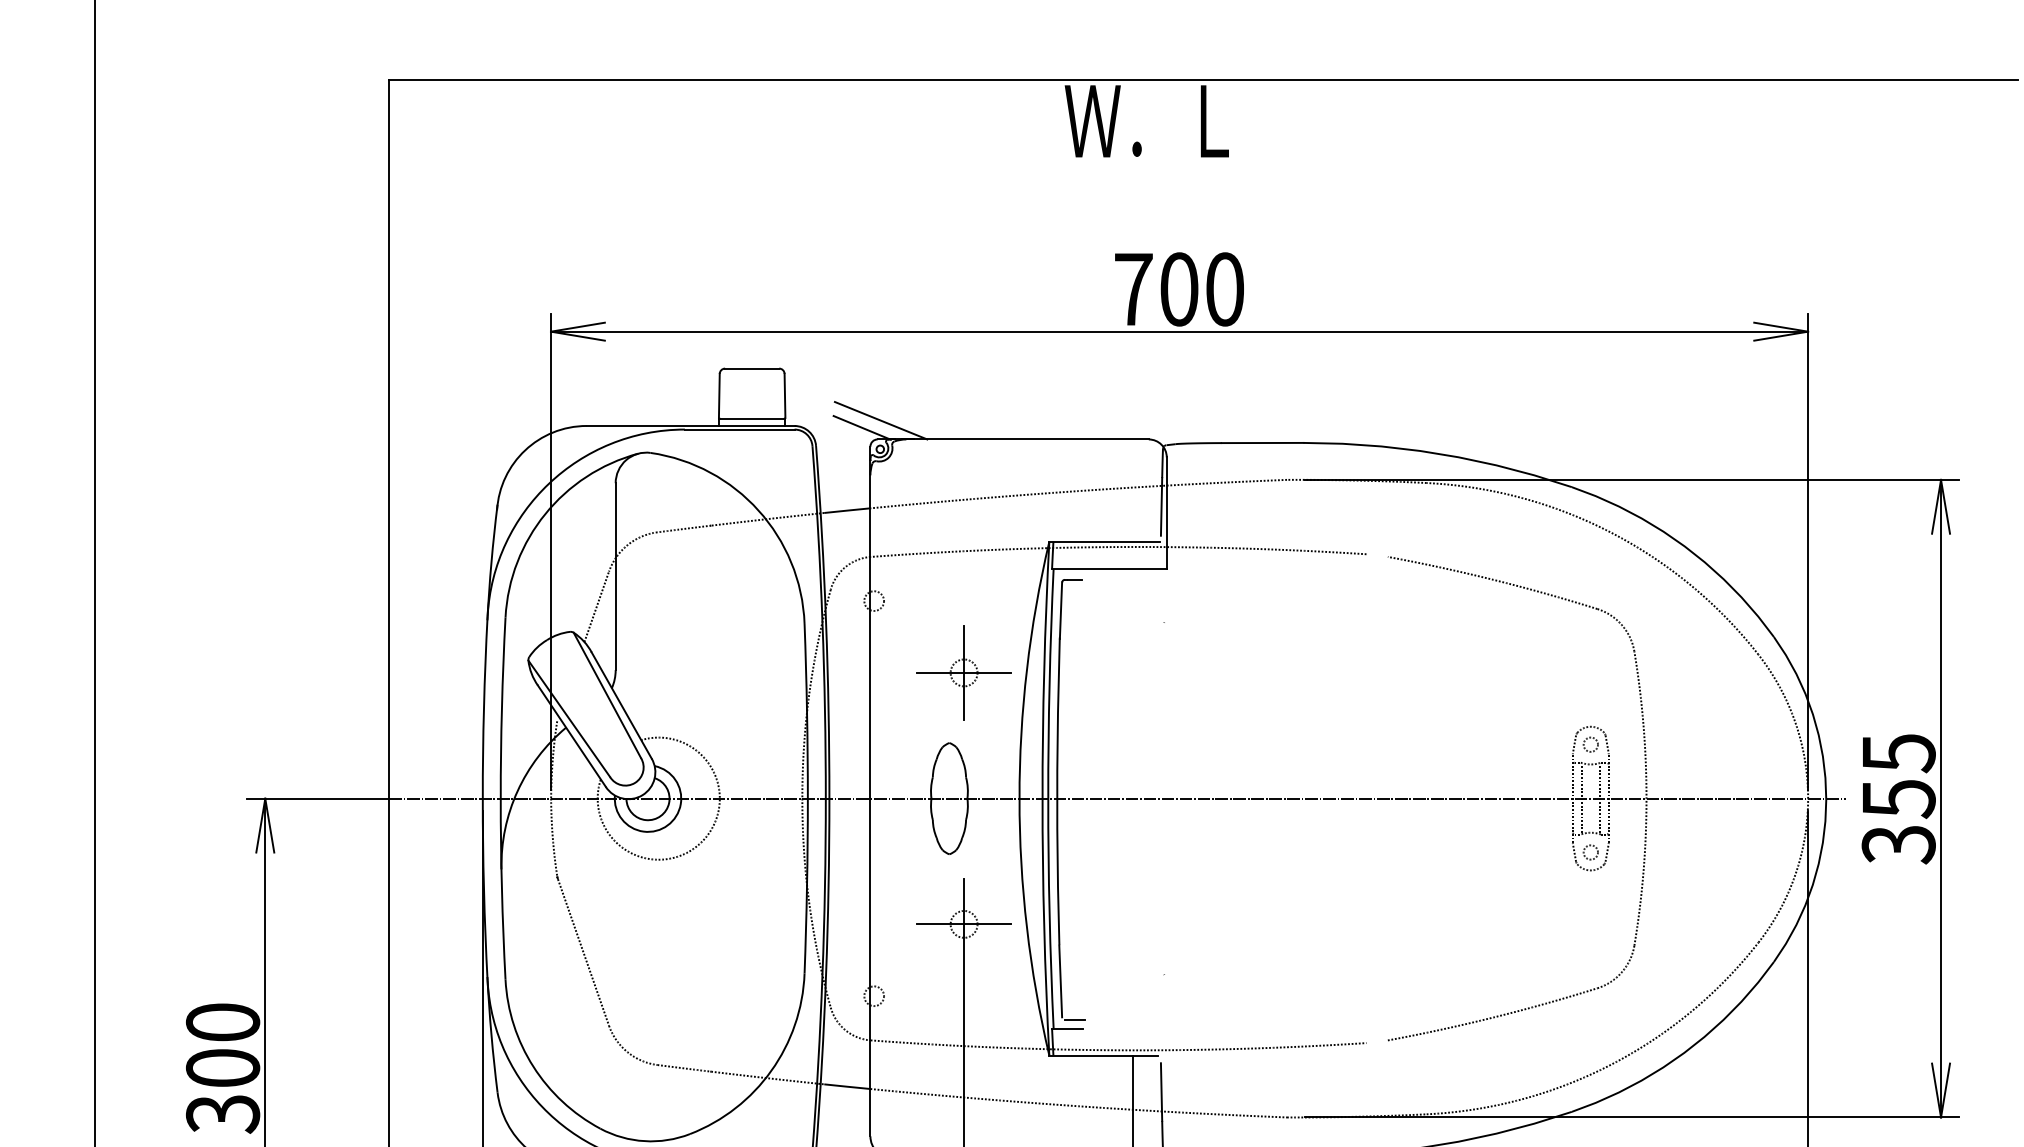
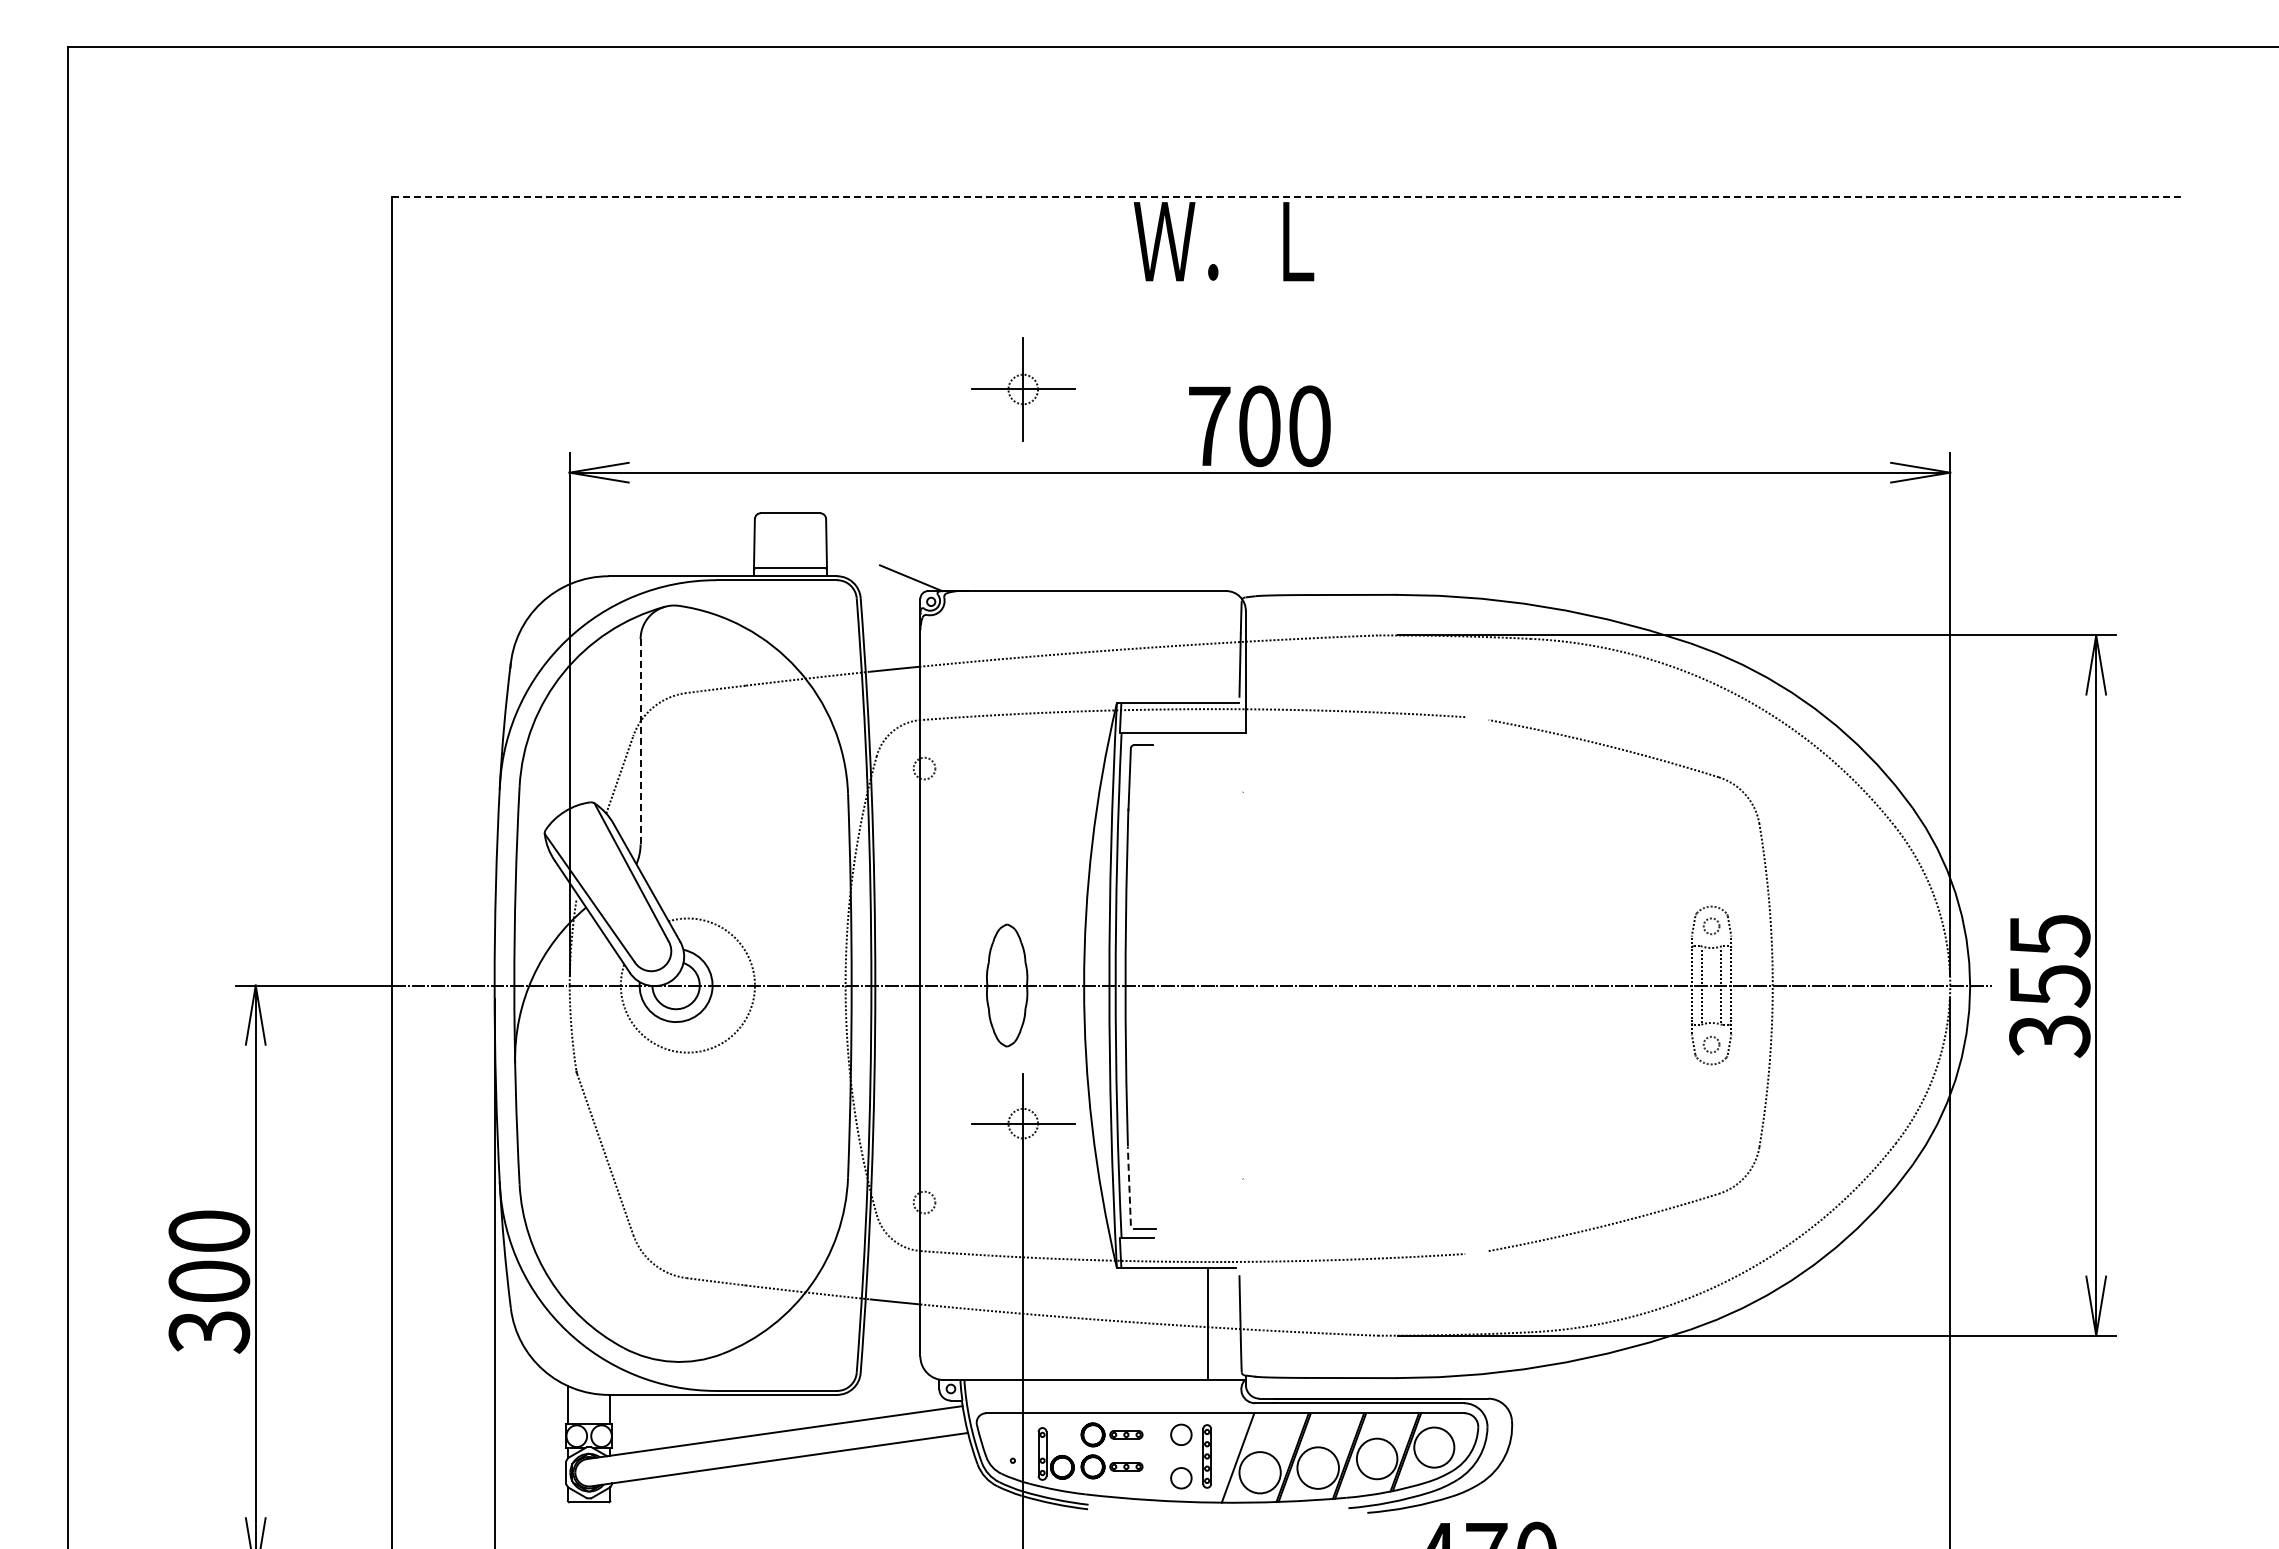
line: (1203, 80) -> (1286, 196), solid -> dashed
line: (880, 420) -> (931, 570), removed
line: (615, 576) -> (640, 741), solid -> dashed
part: (964, 672) -> (1023, 389), moved
line: (1060, 980) -> (1129, 1185), solid -> dashed

